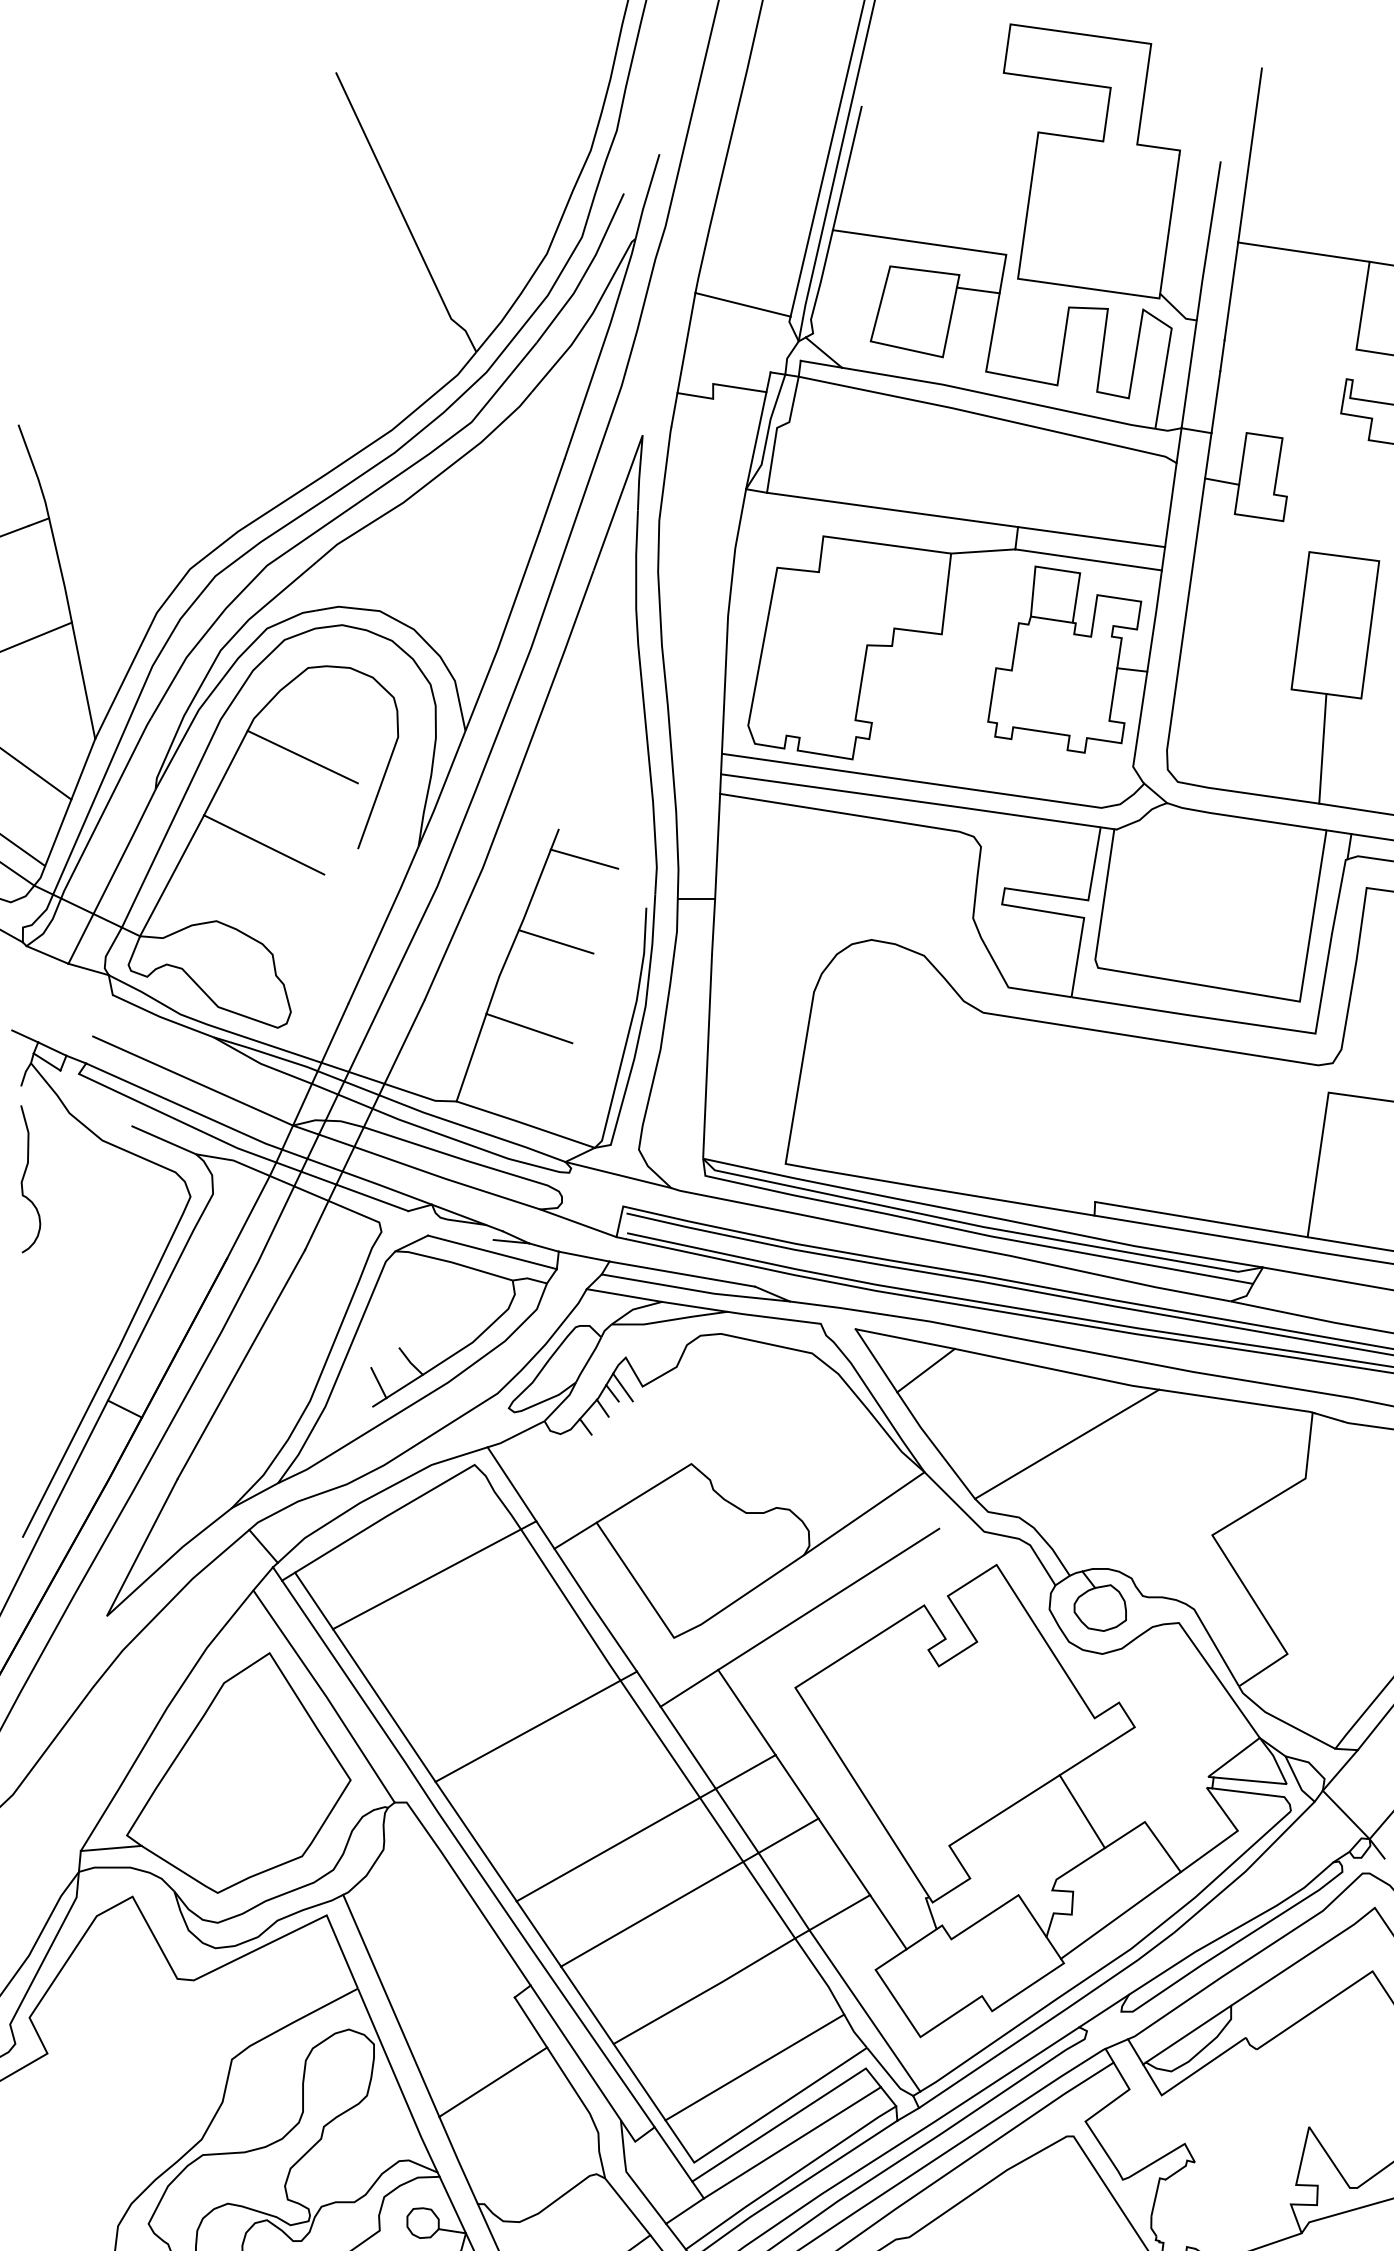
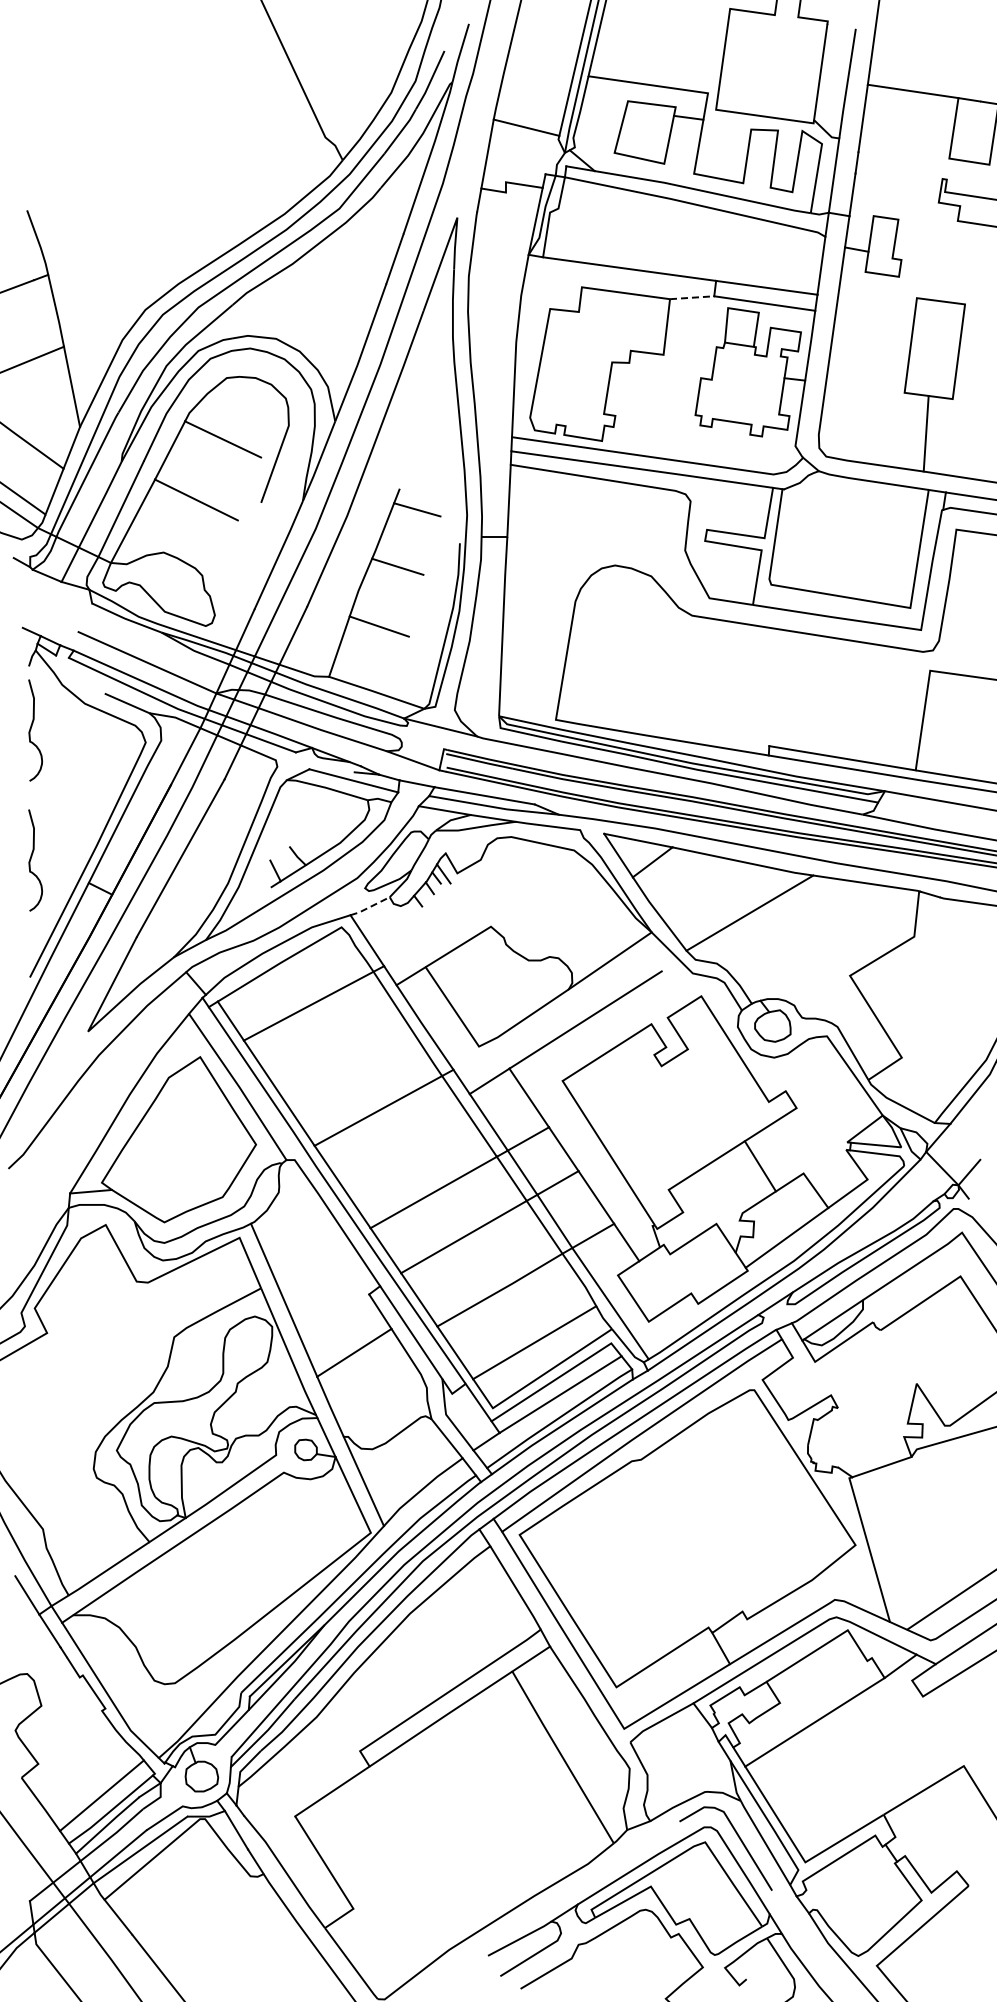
line: (983, 551) -> (692, 297), solid -> dashed
curve: (24, 1366) -> (31, 859), added
line: (515, 1436) -> (369, 907), solid -> dashed

